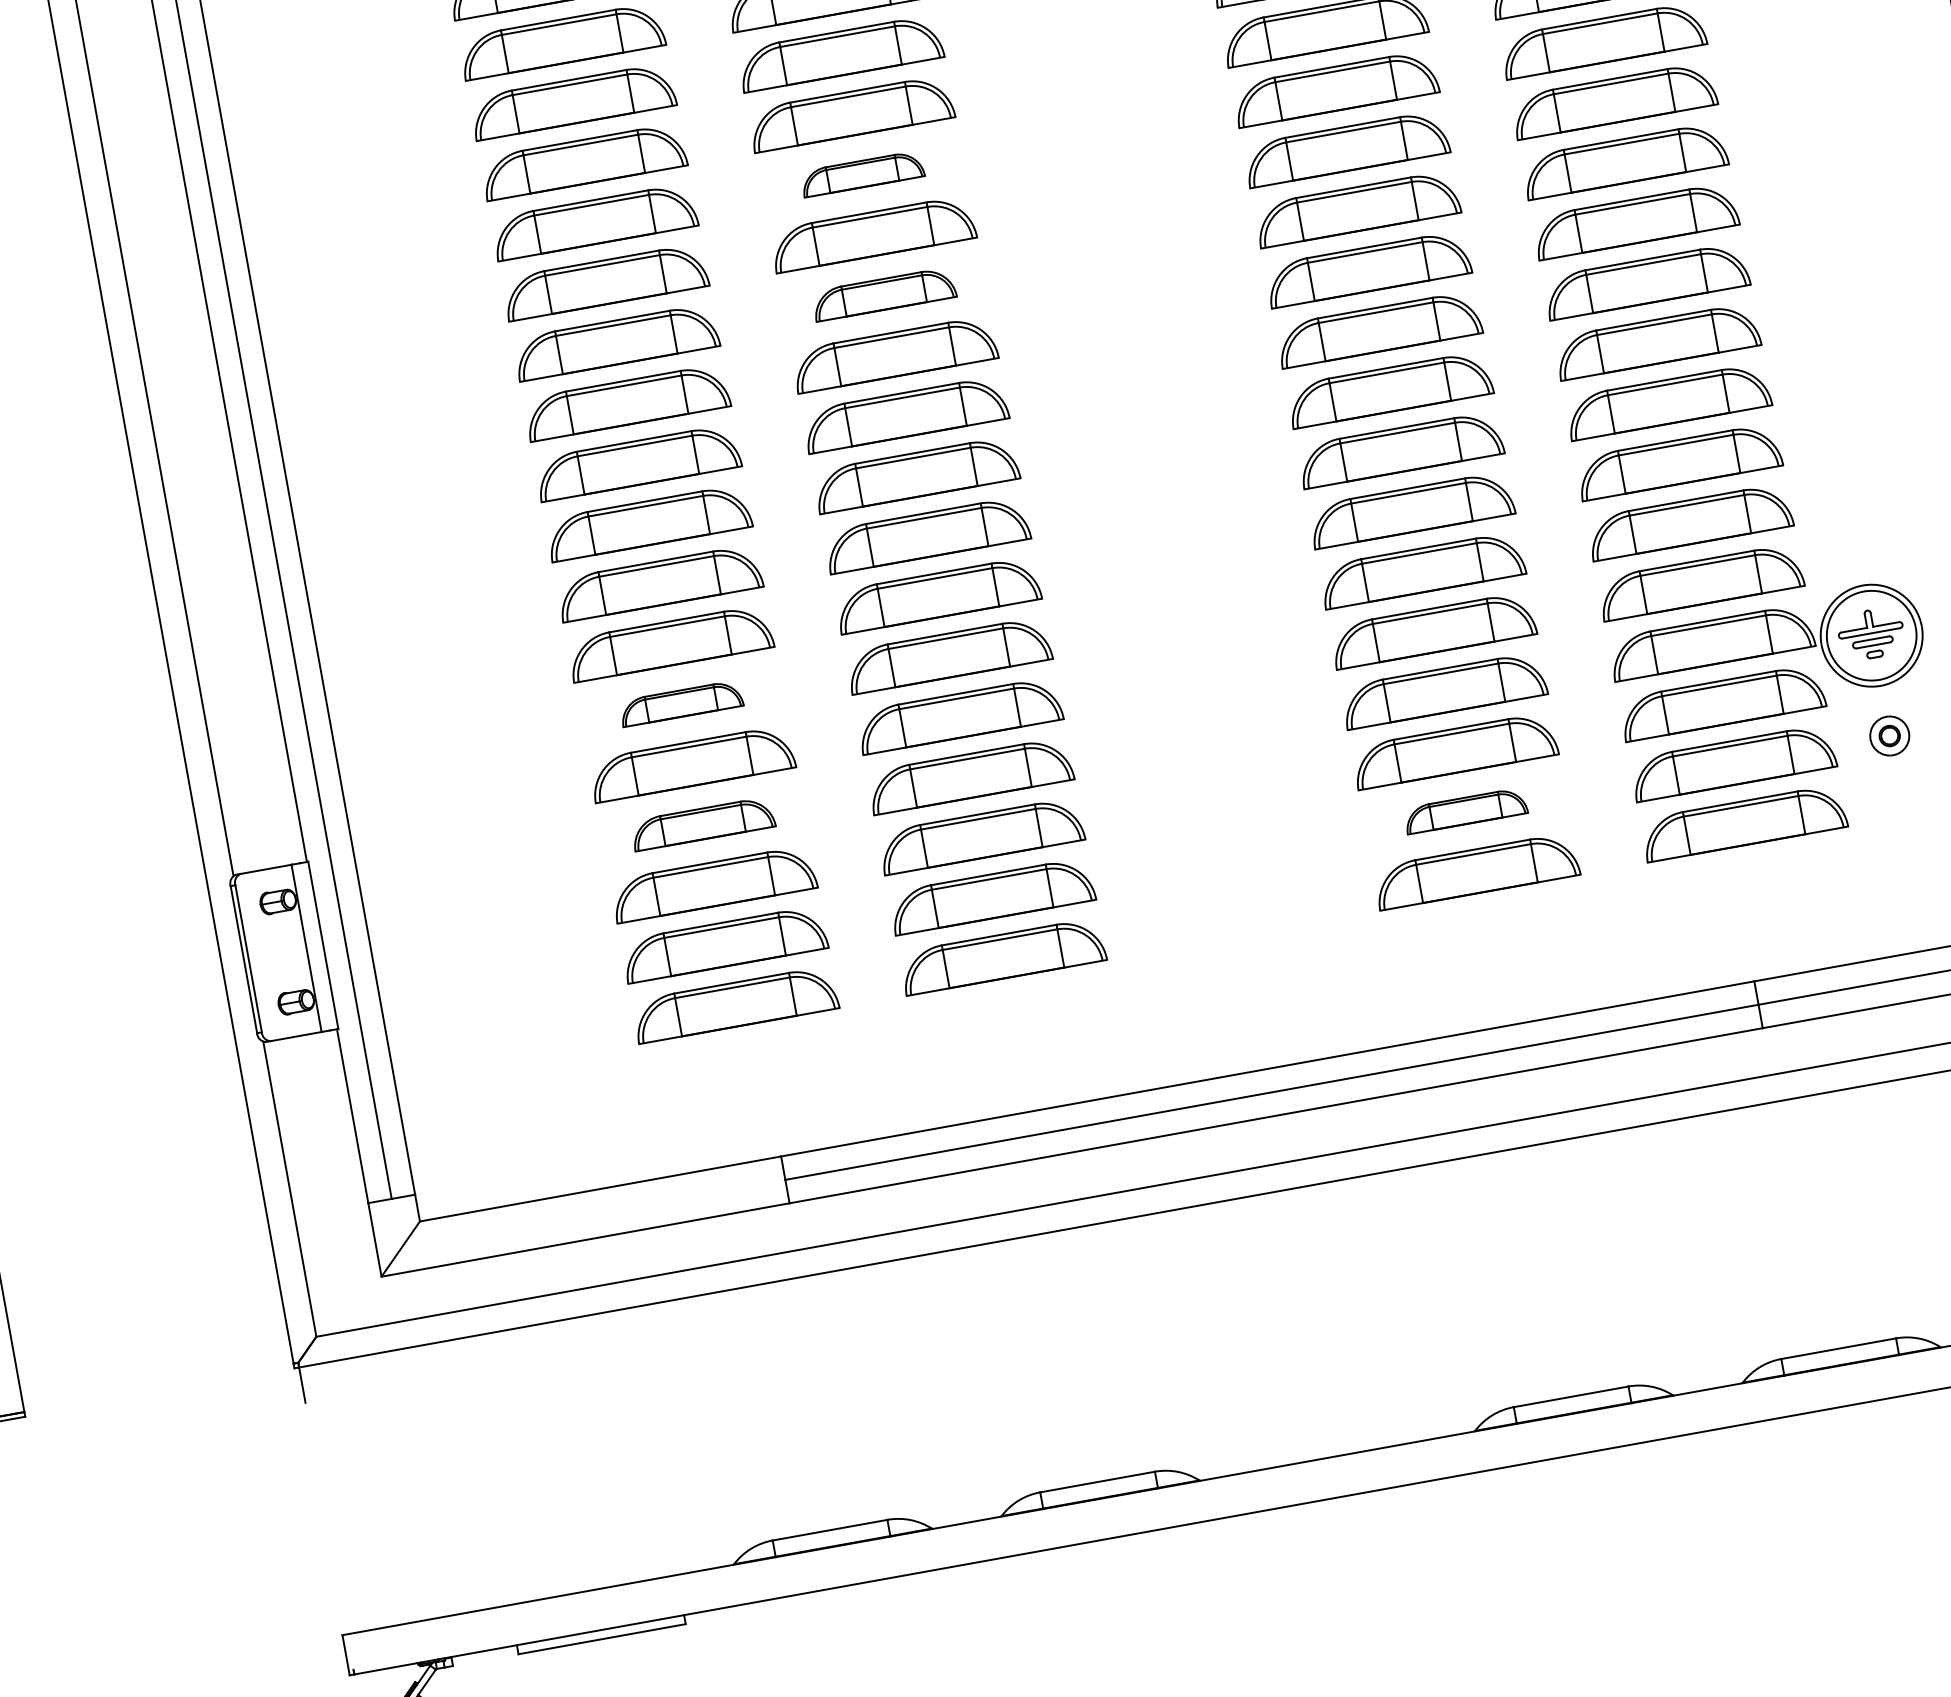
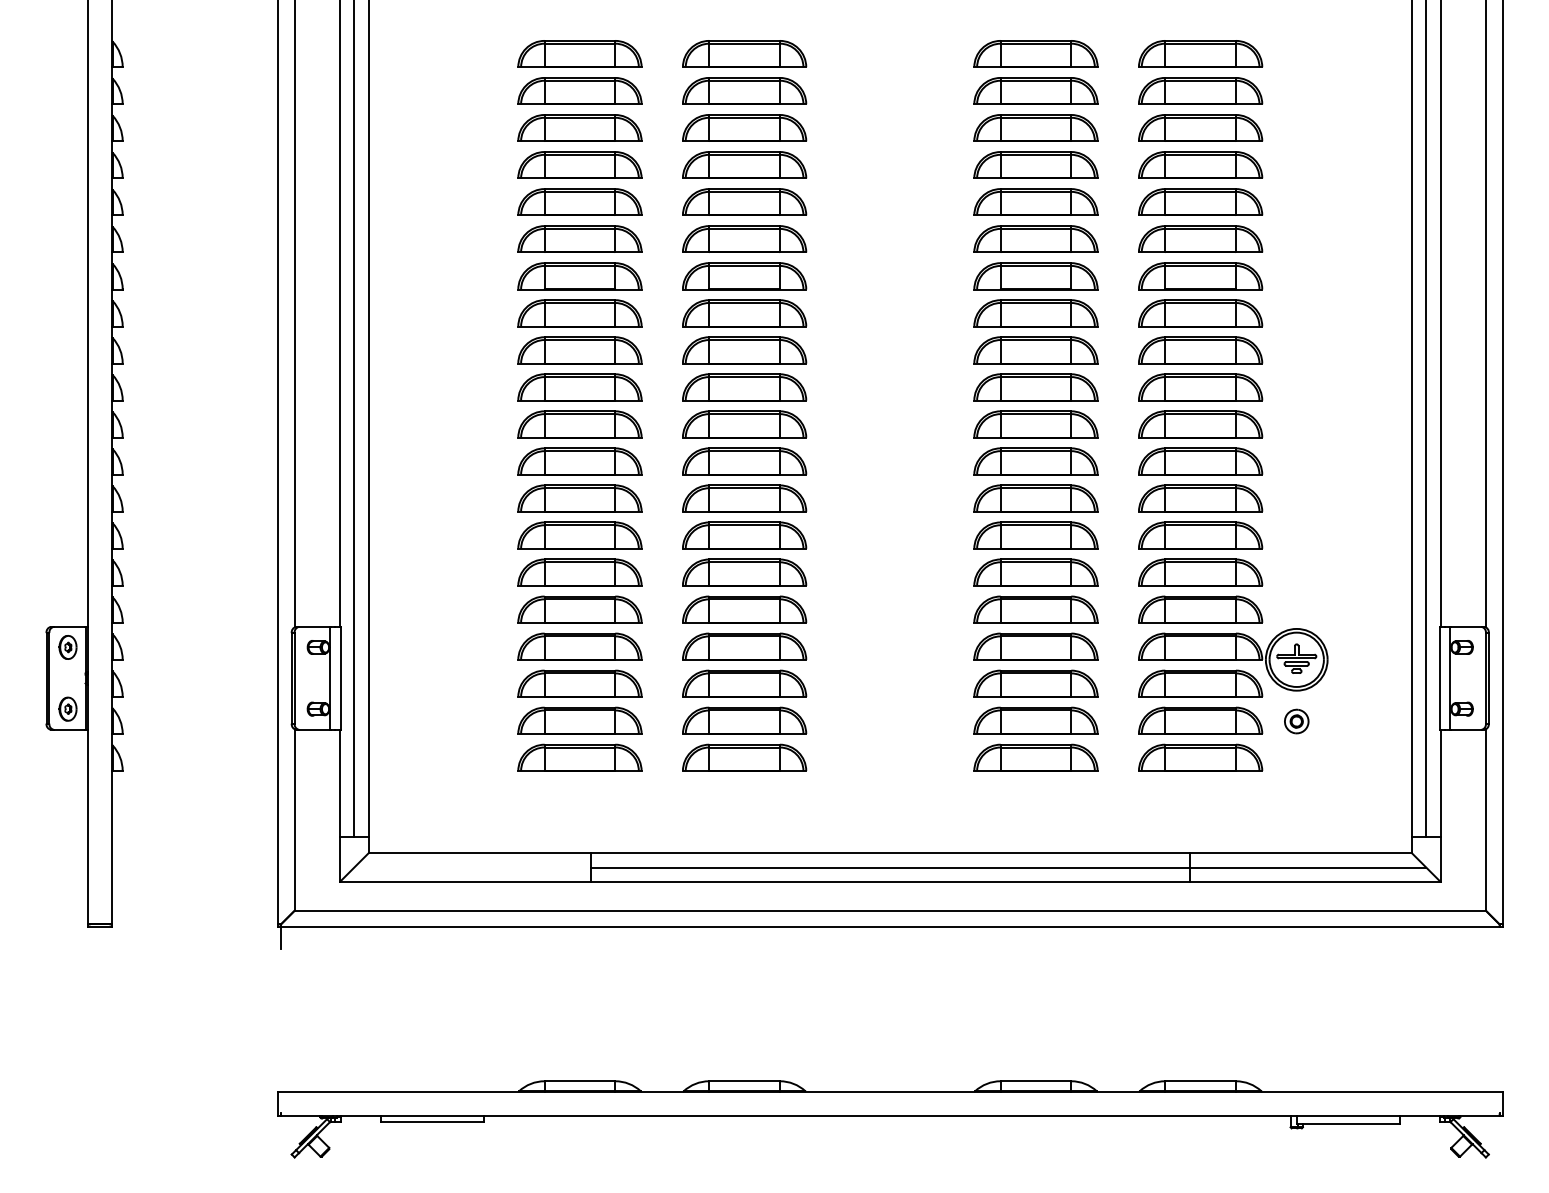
part: (862, 174) -> (744, 276), size x1.67
part: (883, 294) -> (744, 350), size x1.43
part: (680, 703) -> (579, 572), size x1.67
part: (1464, 810) -> (1035, 720), size x1.67
part: (702, 823) -> (579, 646), size x1.43

